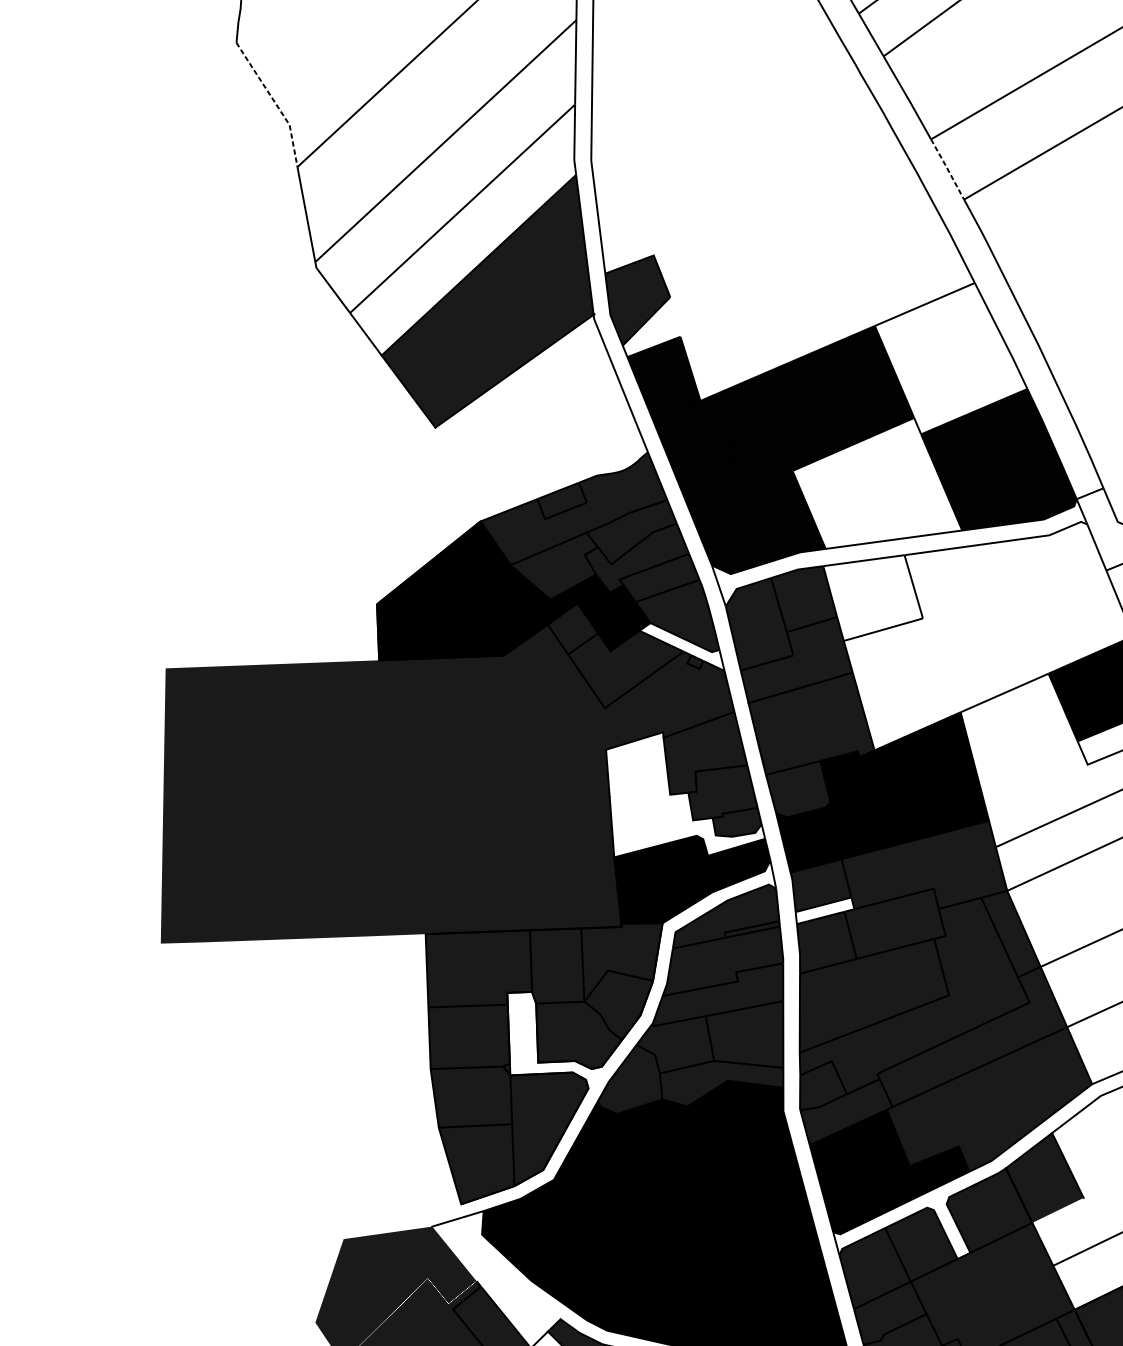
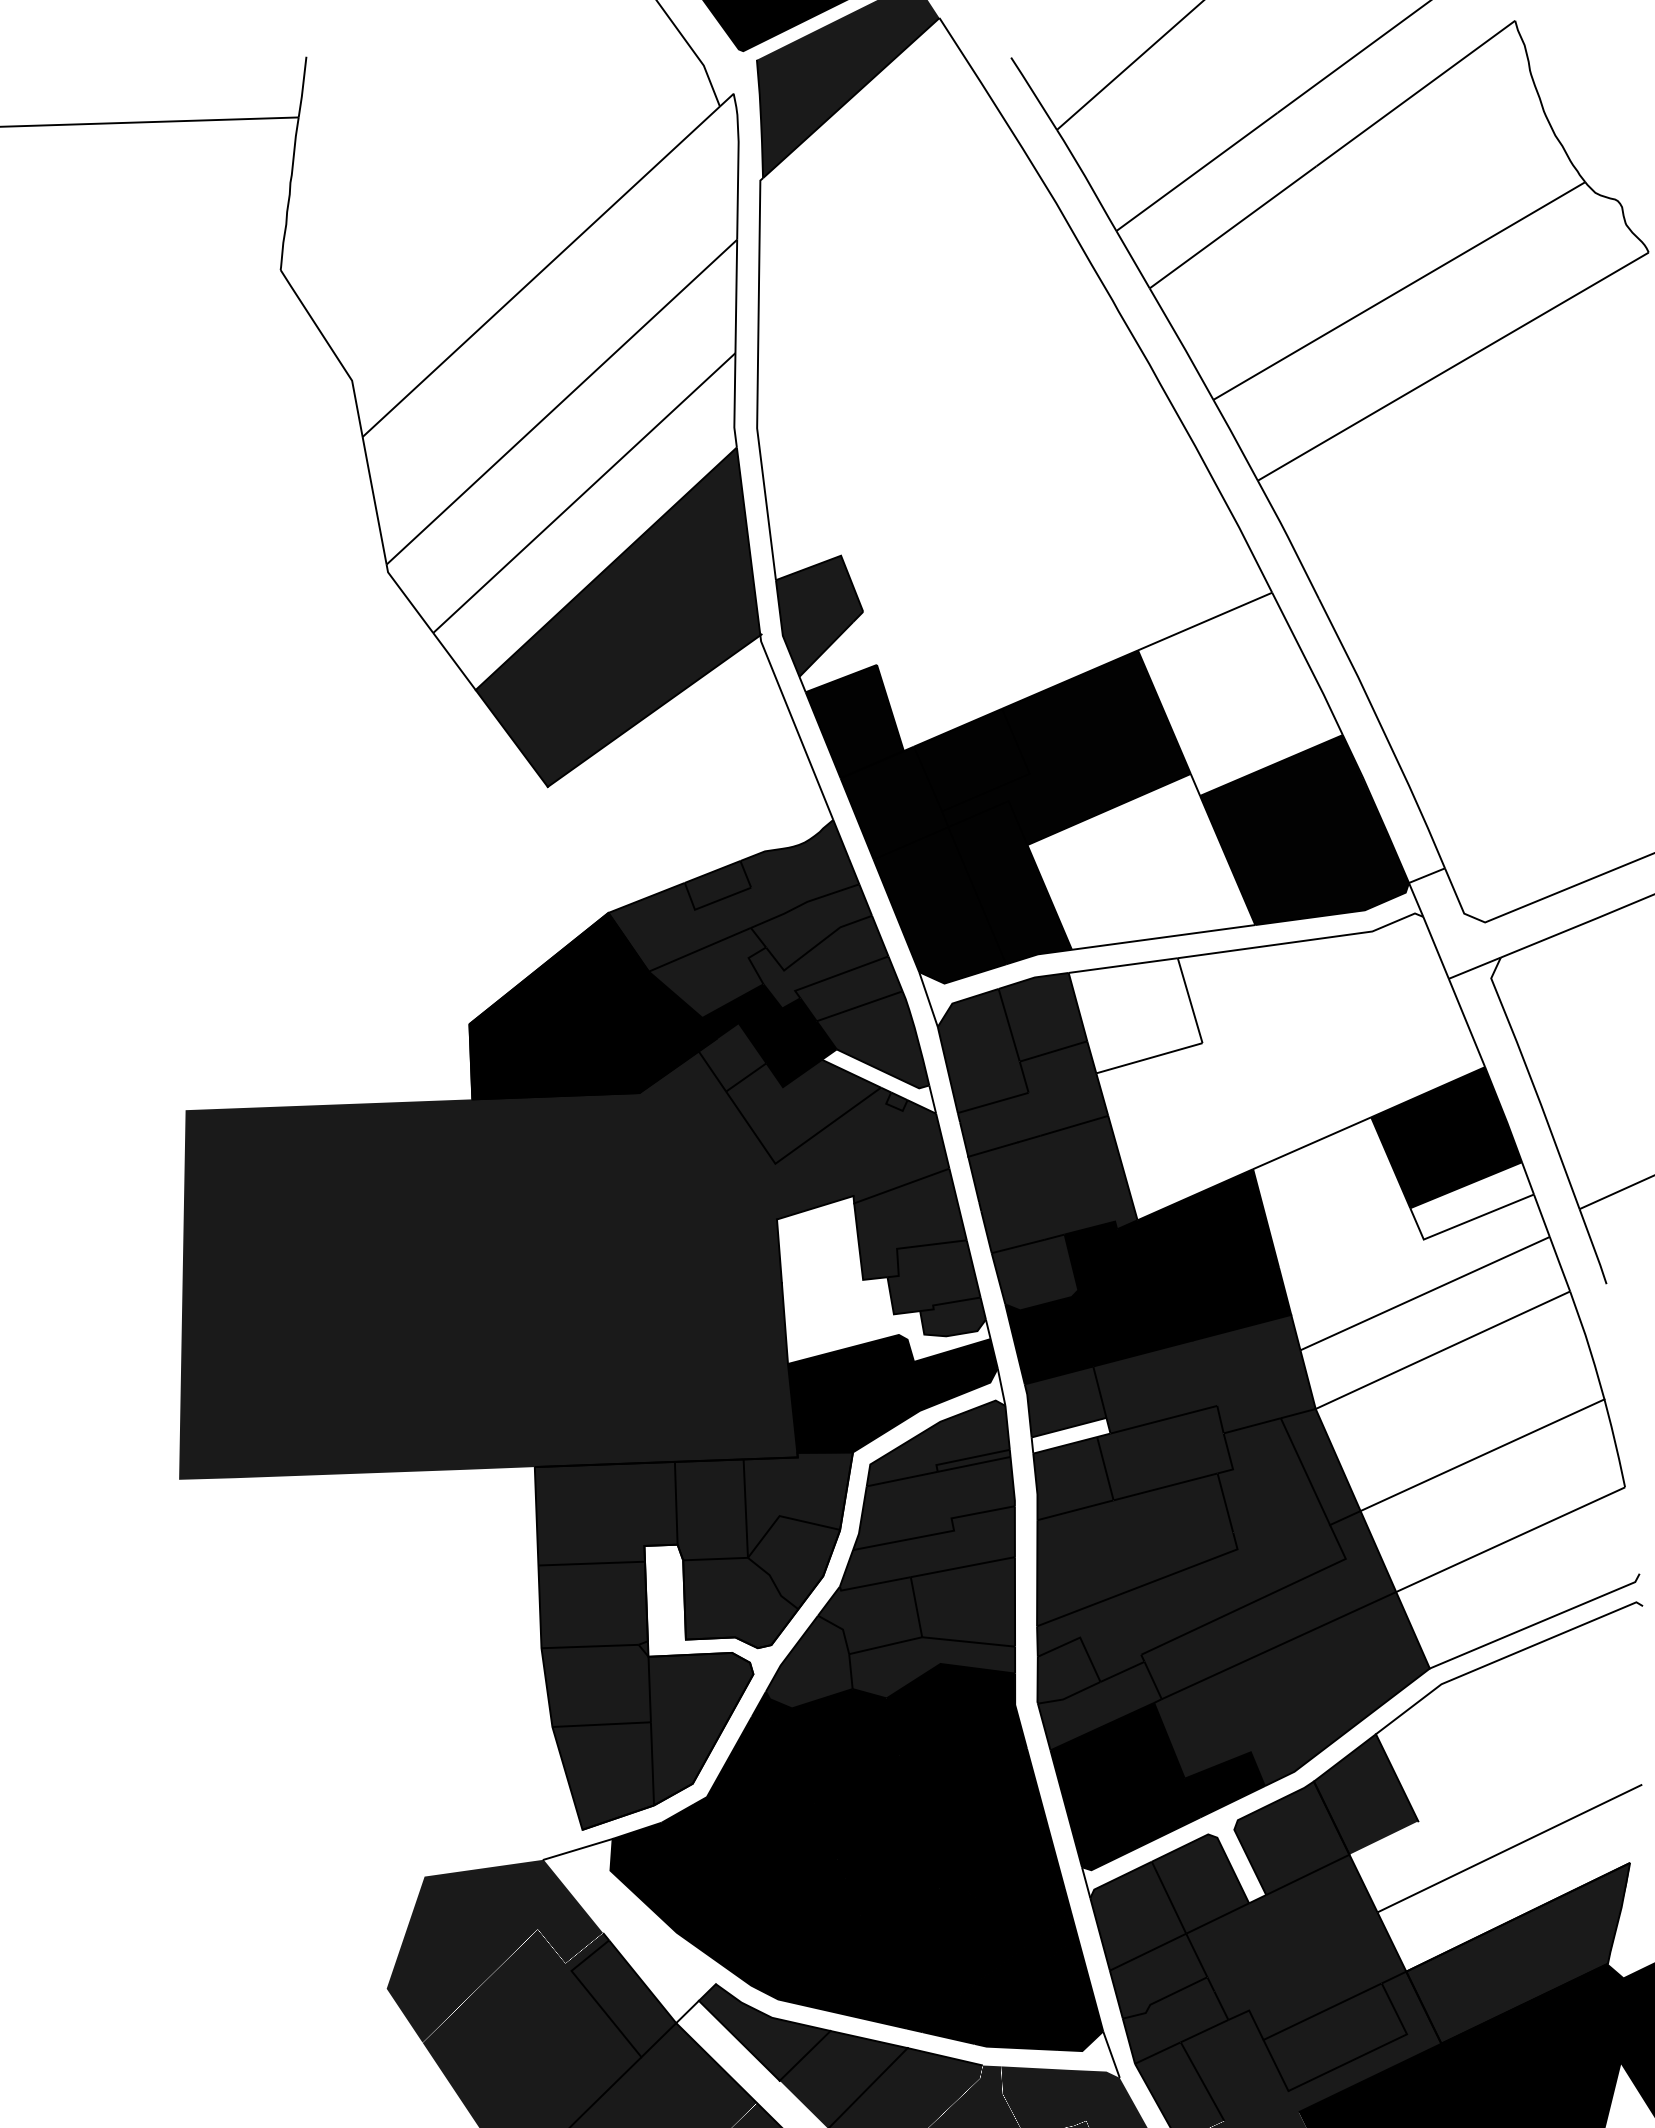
line: (275, 101) -> (332, 349), dashed -> solid
line: (947, 169) -> (1235, 440), dashed -> solid

